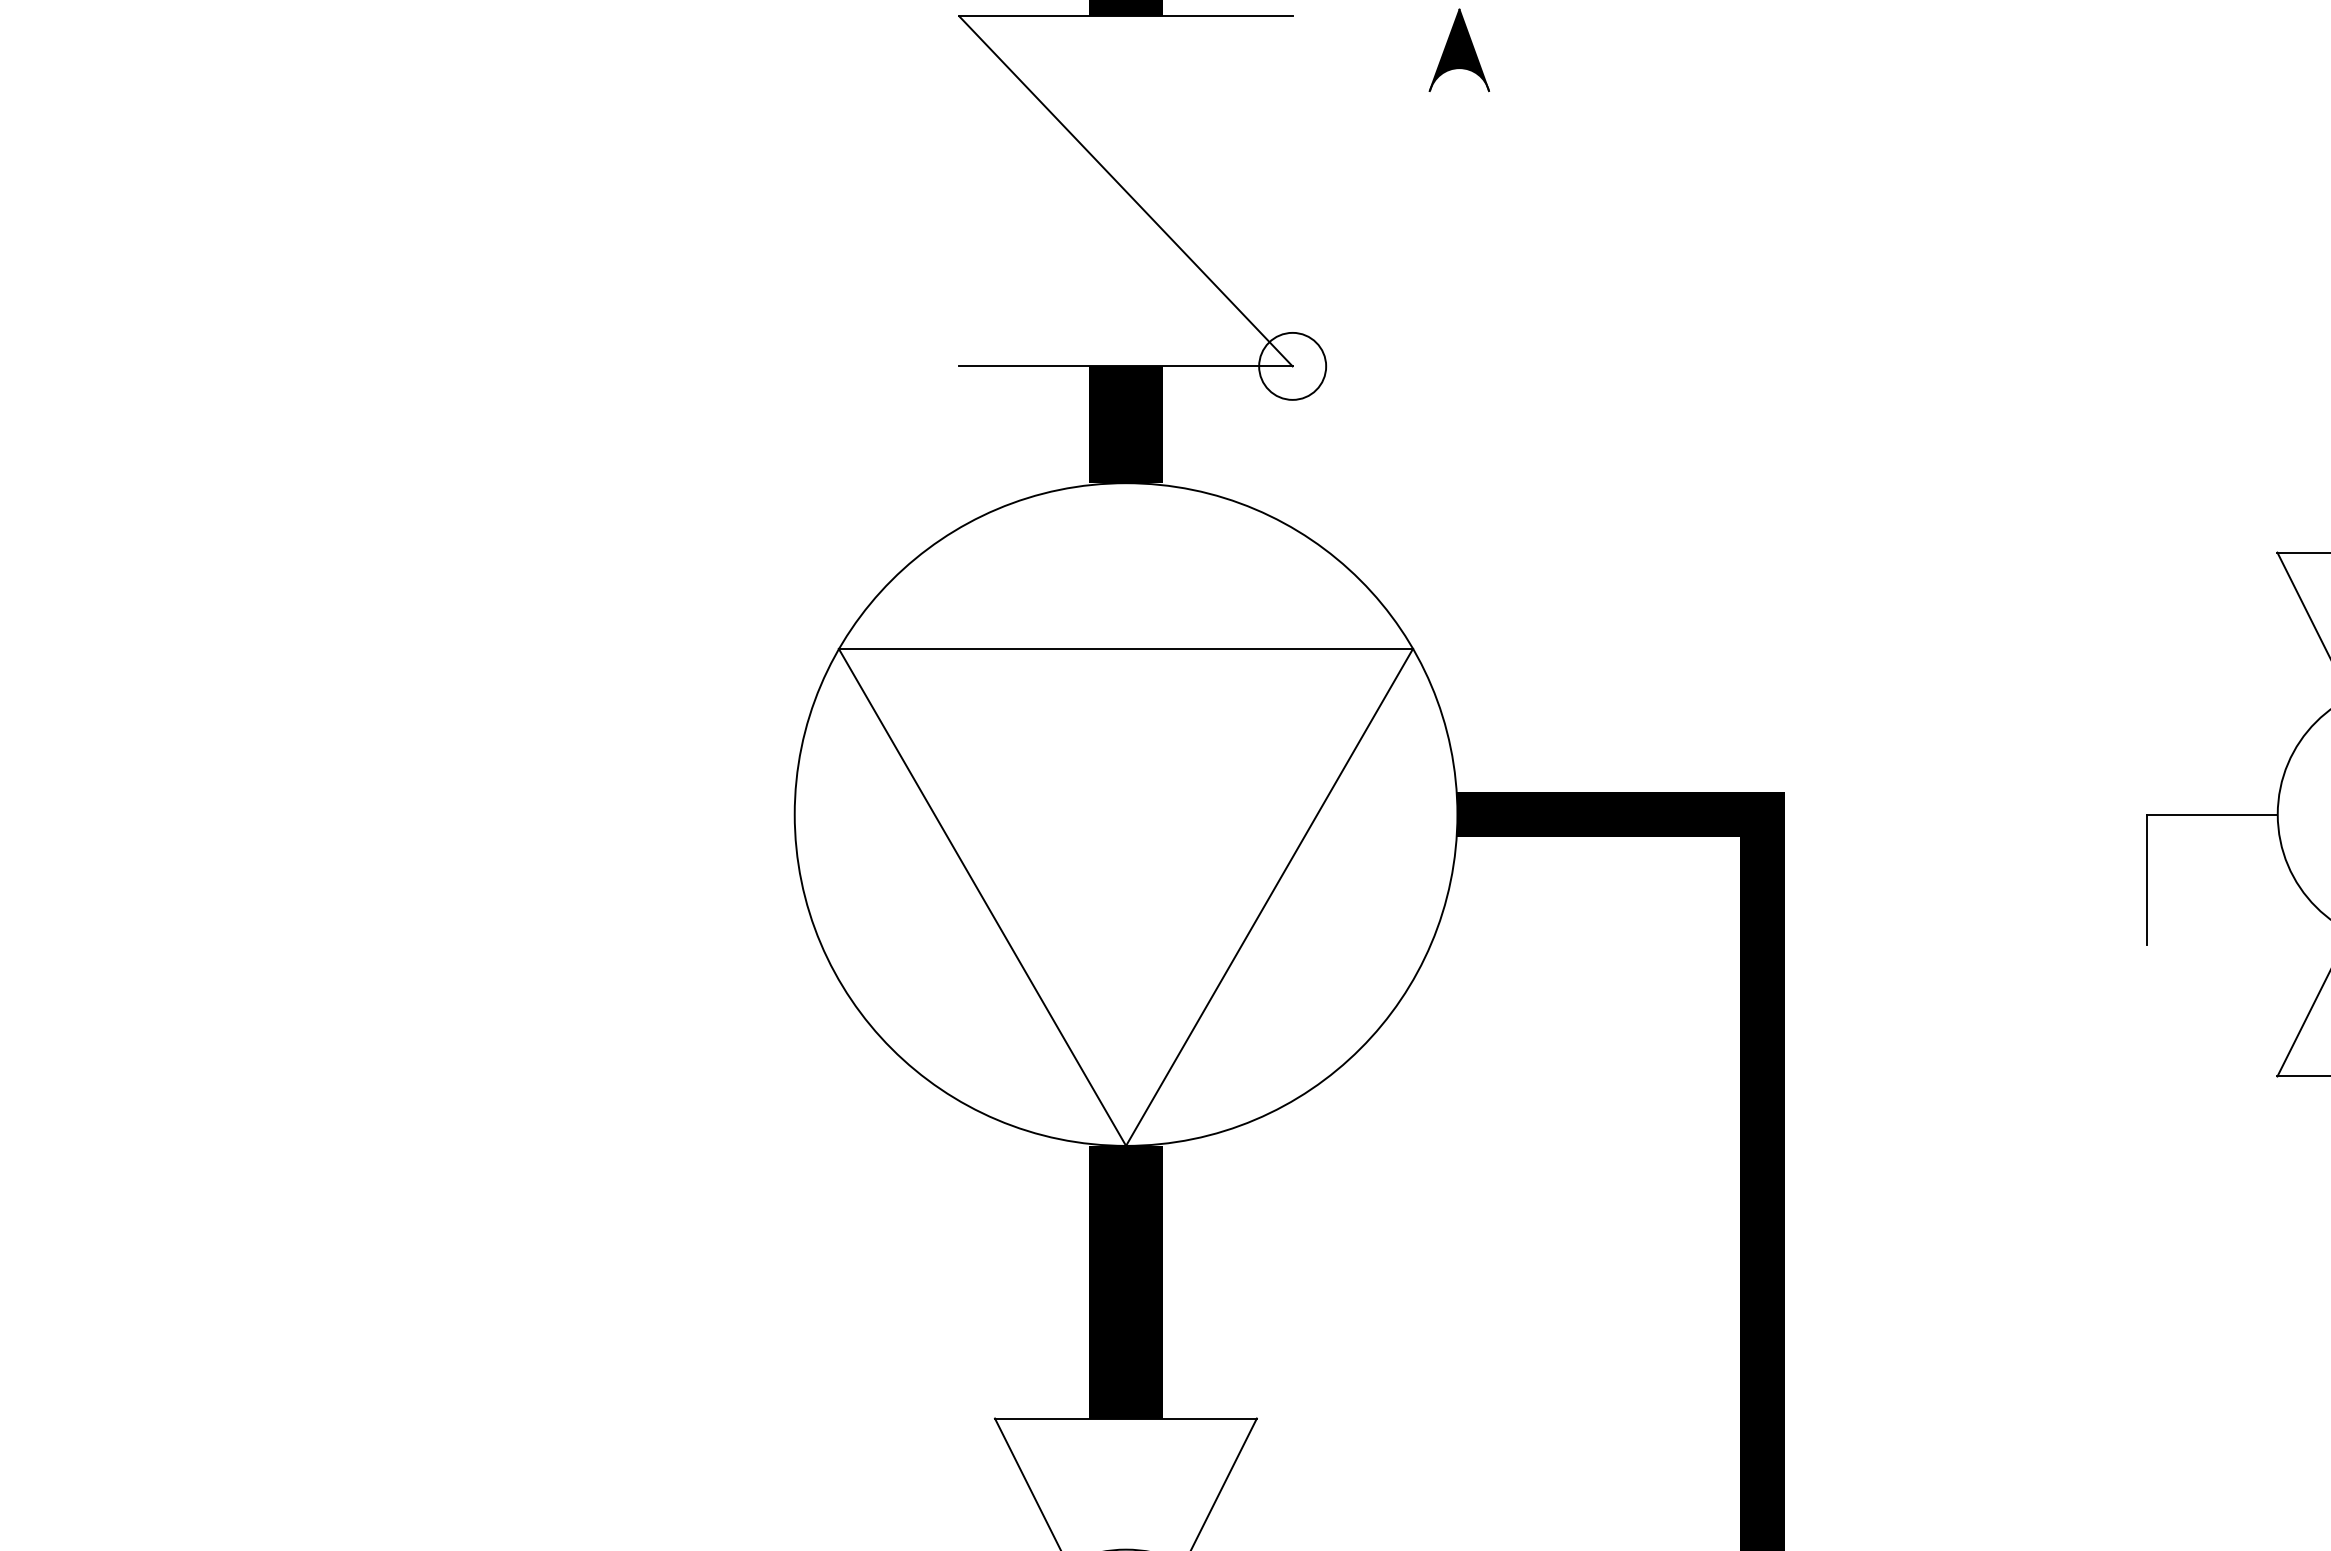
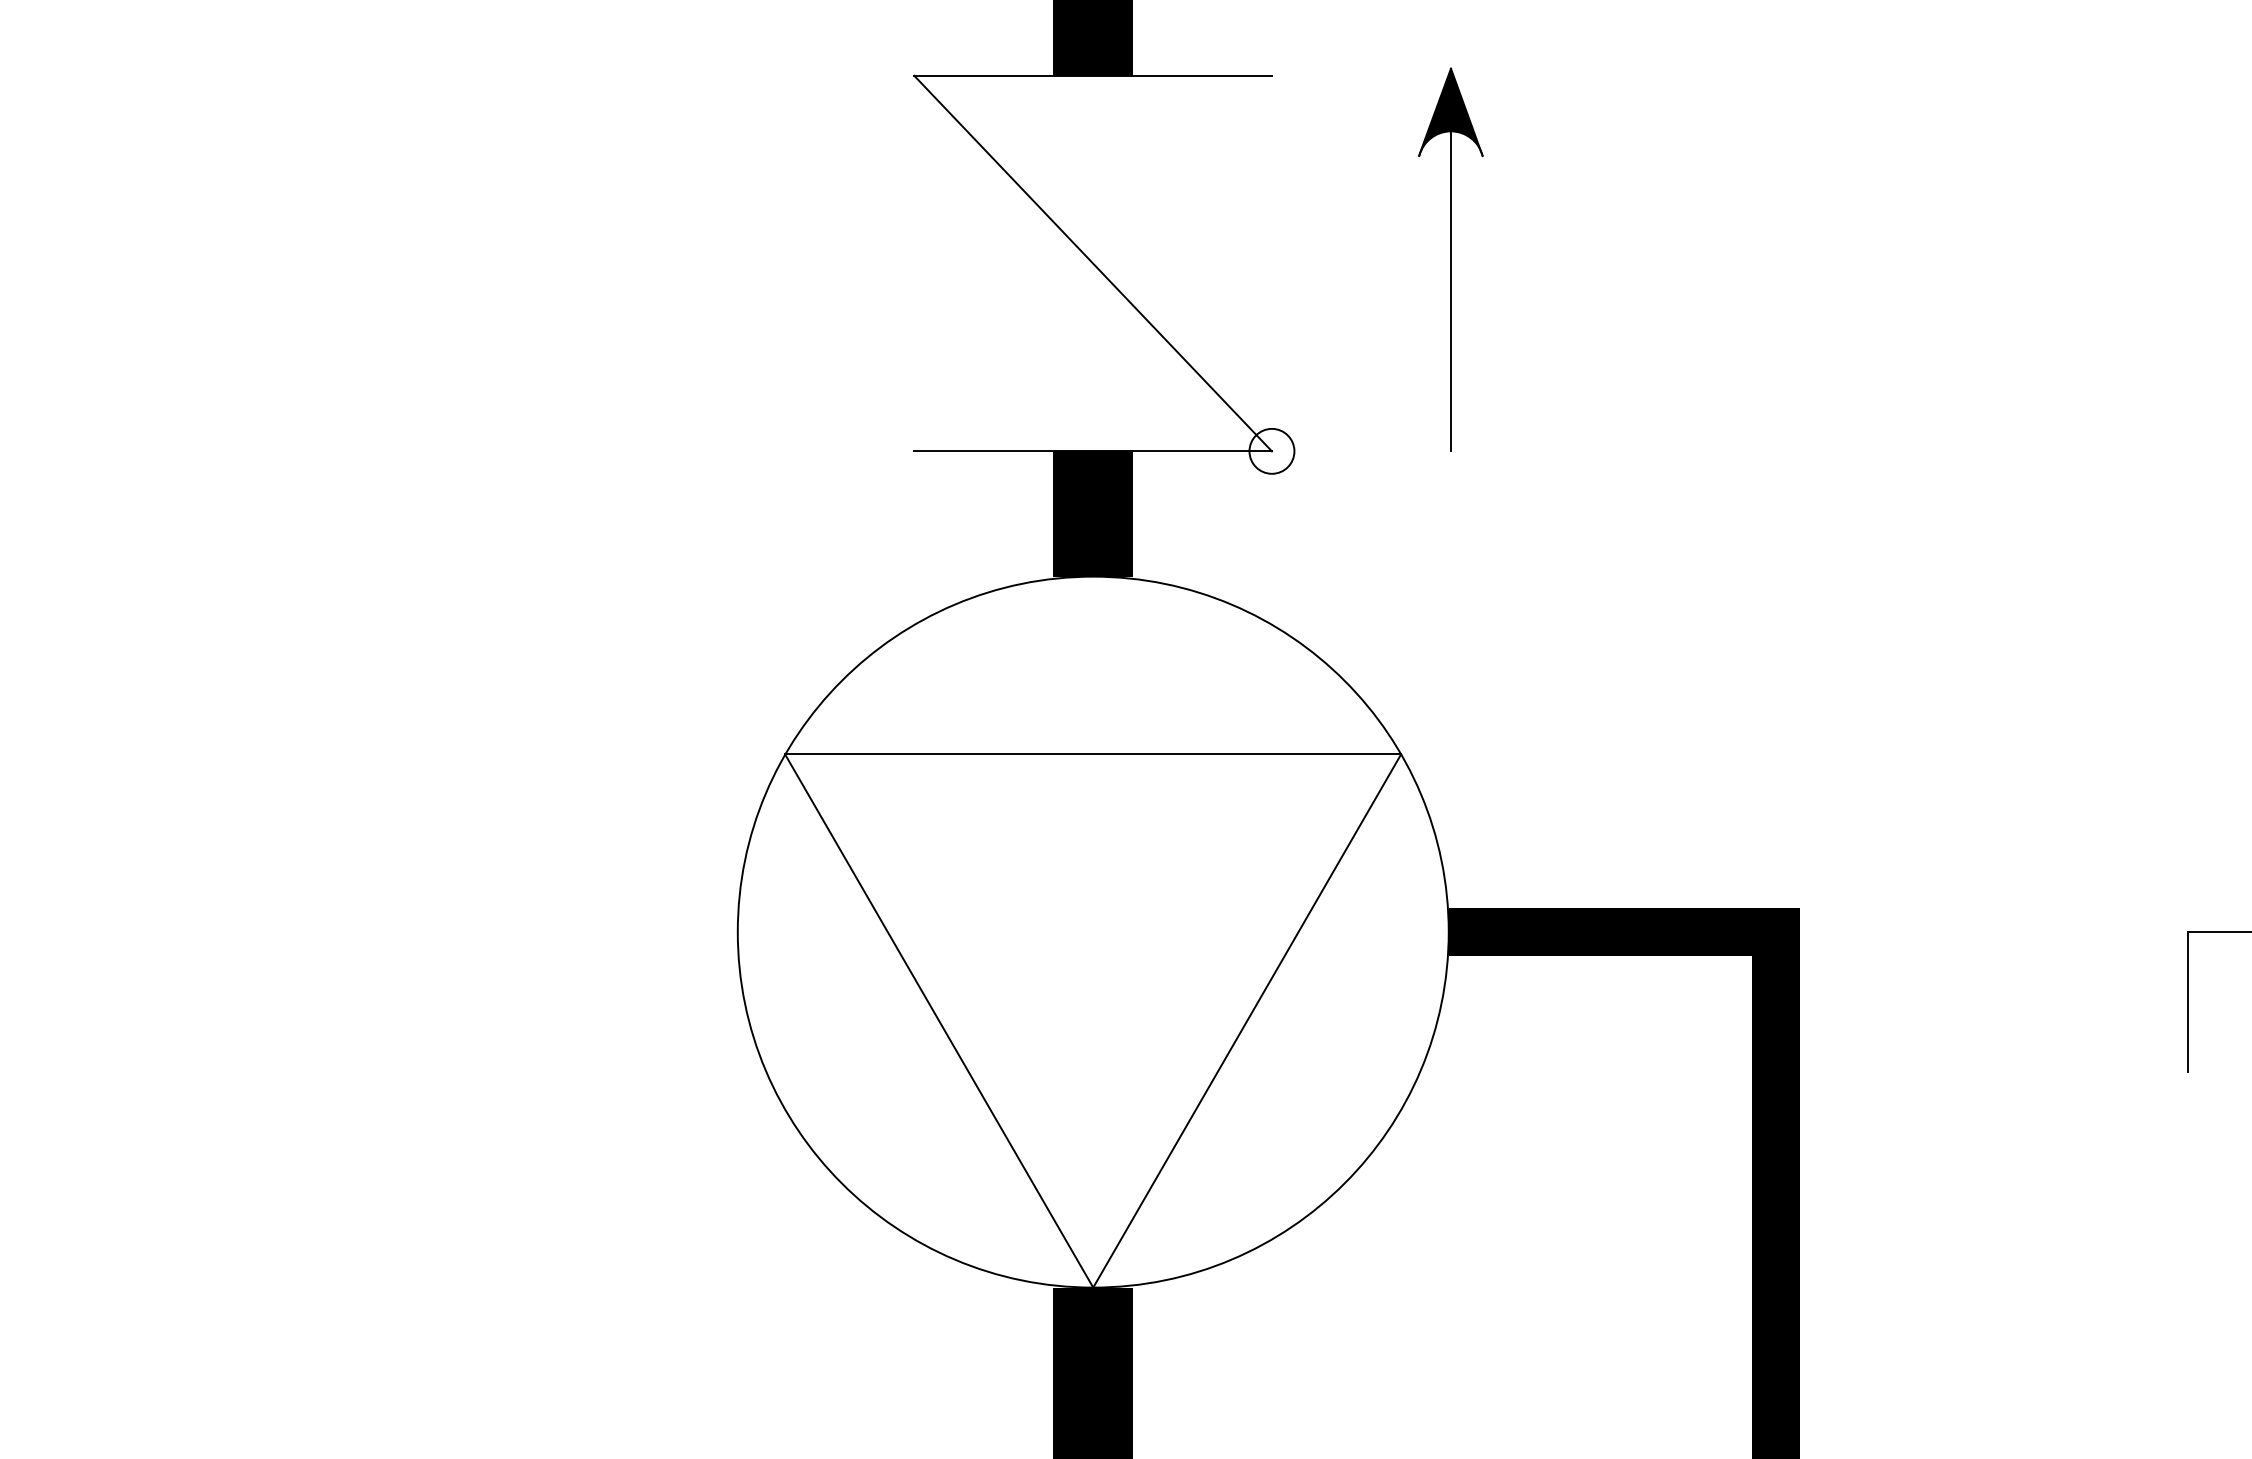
line: (1459, 216) -> (1450, 290), added
circle: (1292, 366) -> (1271, 451), size x0.62

